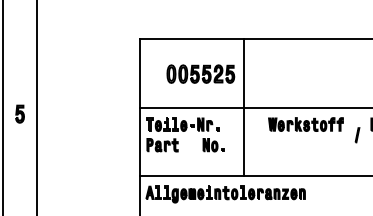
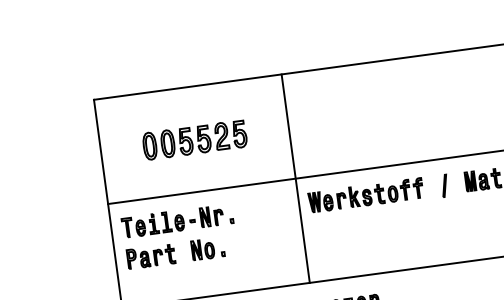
line: (244, 107) -> (295, 178), moved
line: (357, 135) -> (444, 186), moved
part: (213, 145) -> (207, 249), moved

